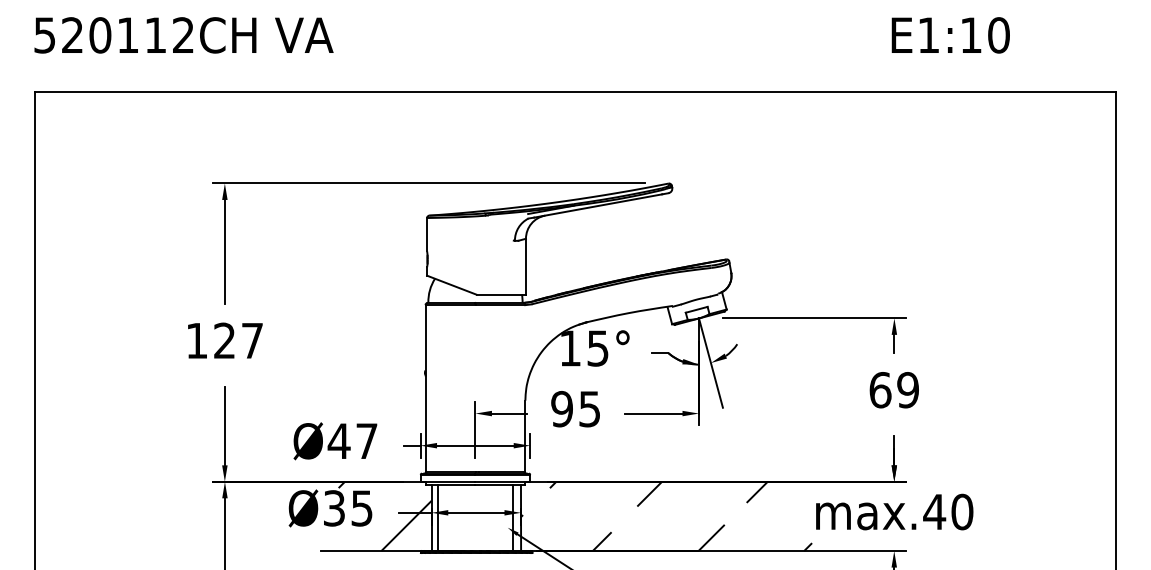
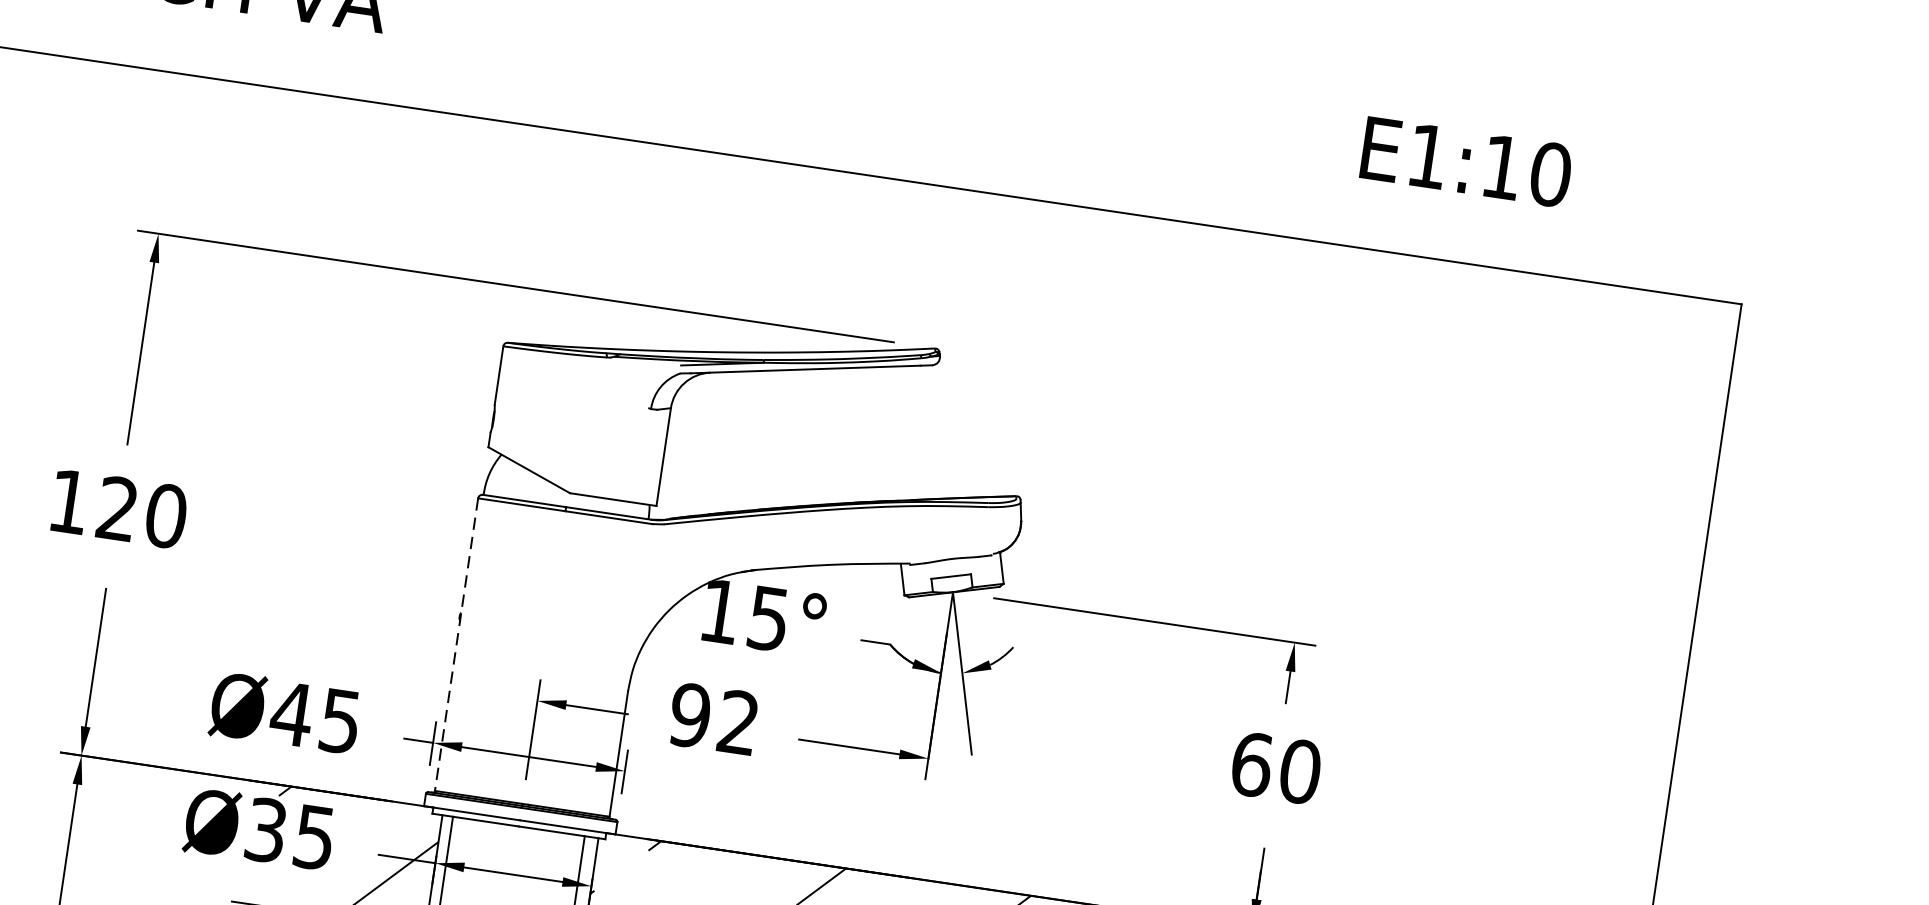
text: (252, 340) -> (166, 515), 127 -> 120
line: (425, 388) -> (456, 644), solid -> dashed
text: (908, 390) -> (1300, 772), 69 -> 60
text: (589, 408) -> (738, 721), 95 -> 92
text: (366, 441) -> (339, 721), Ø47 -> Ø45

